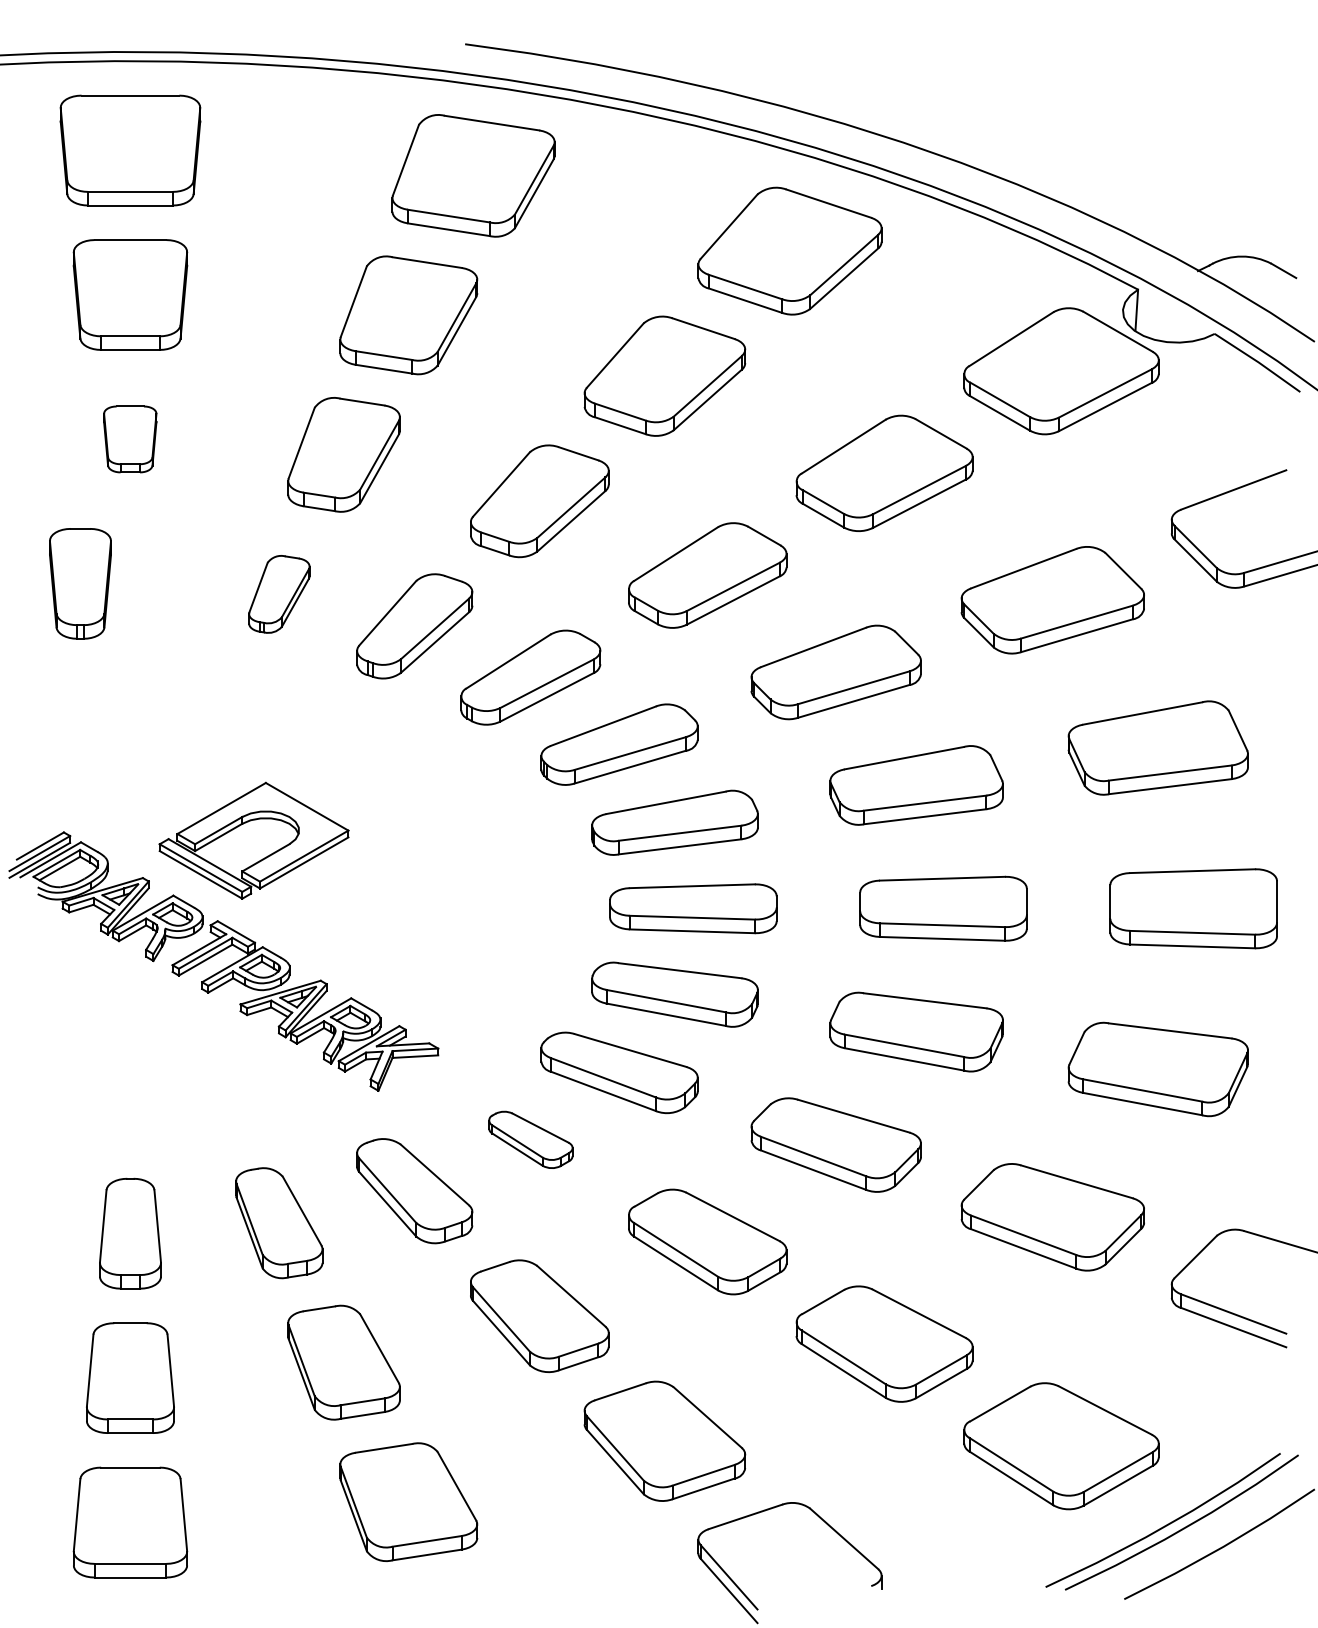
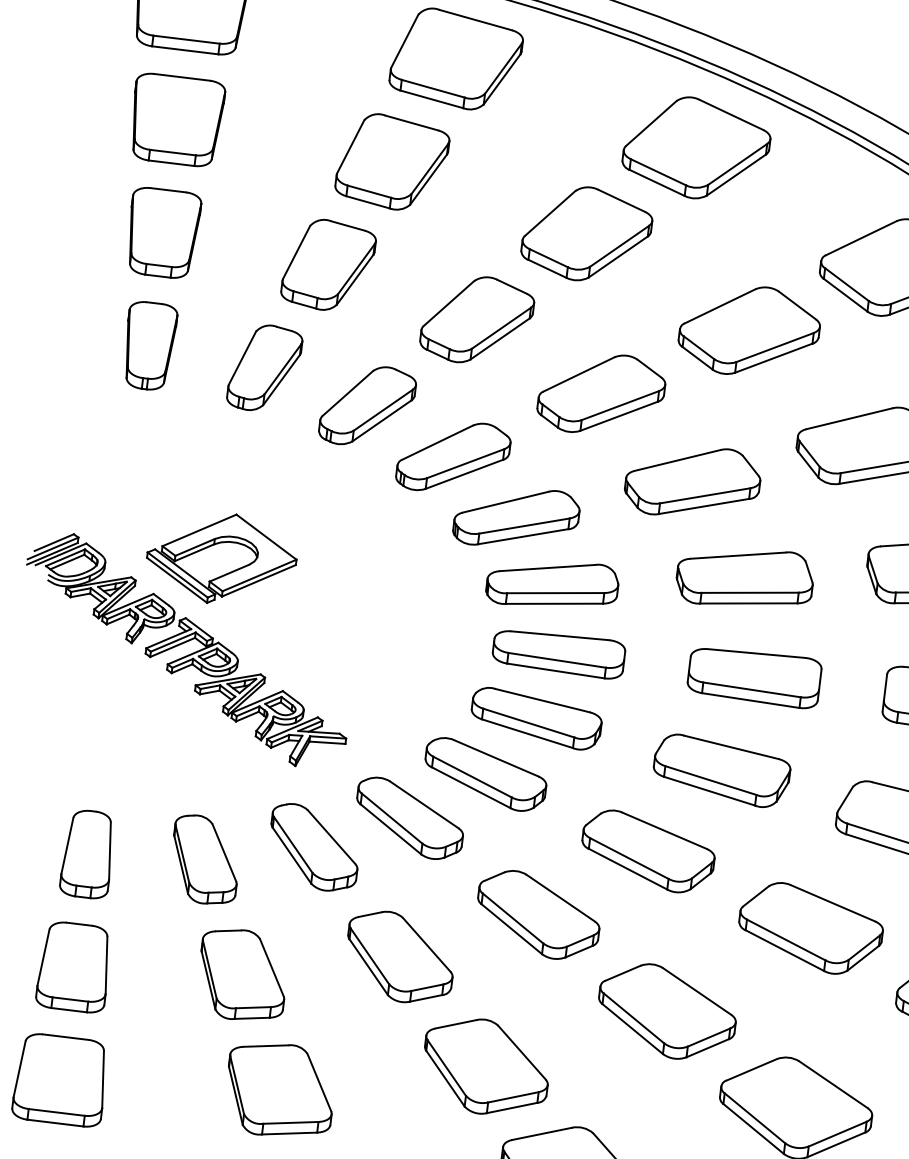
part: (129, 439) -> (162, 233), size x1.67
part: (80, 583) -> (149, 345), moved
part: (279, 594) -> (264, 368), size x1.43
part: (530, 1139) -> (409, 818), size x1.67

